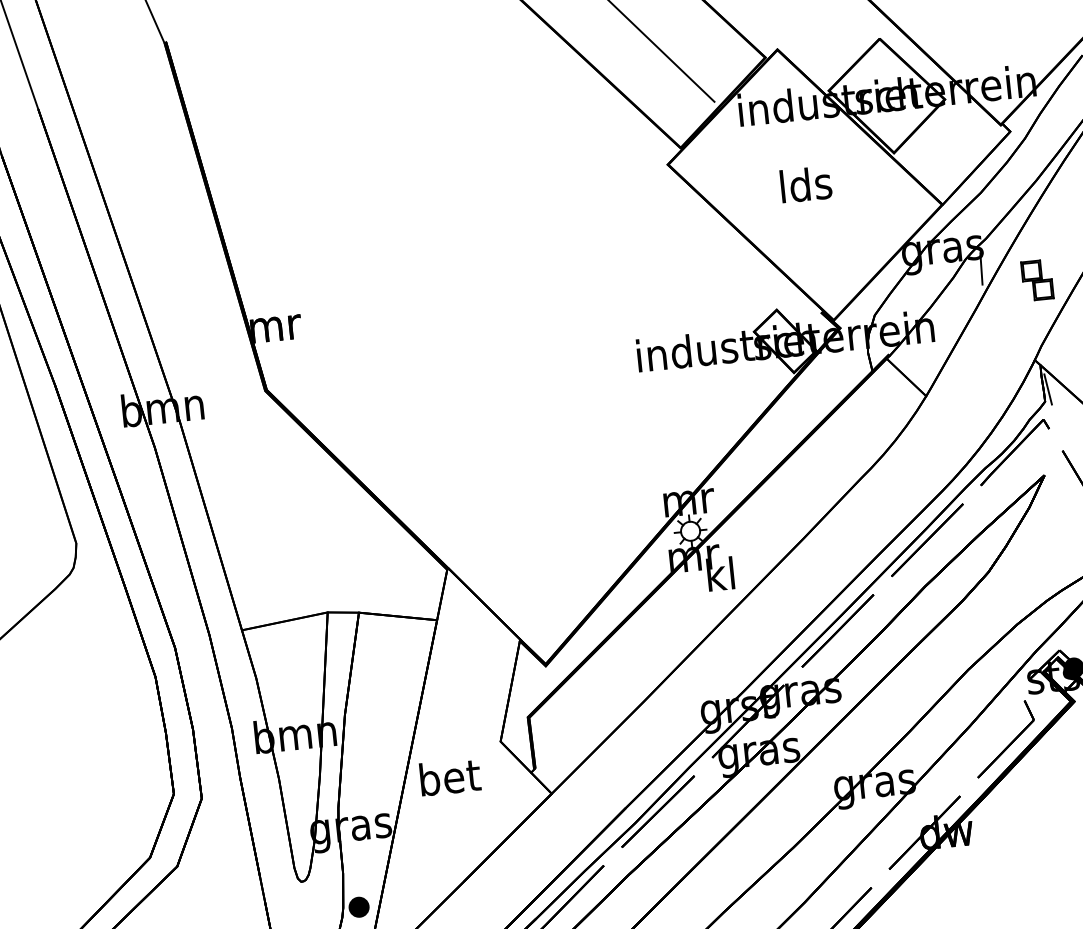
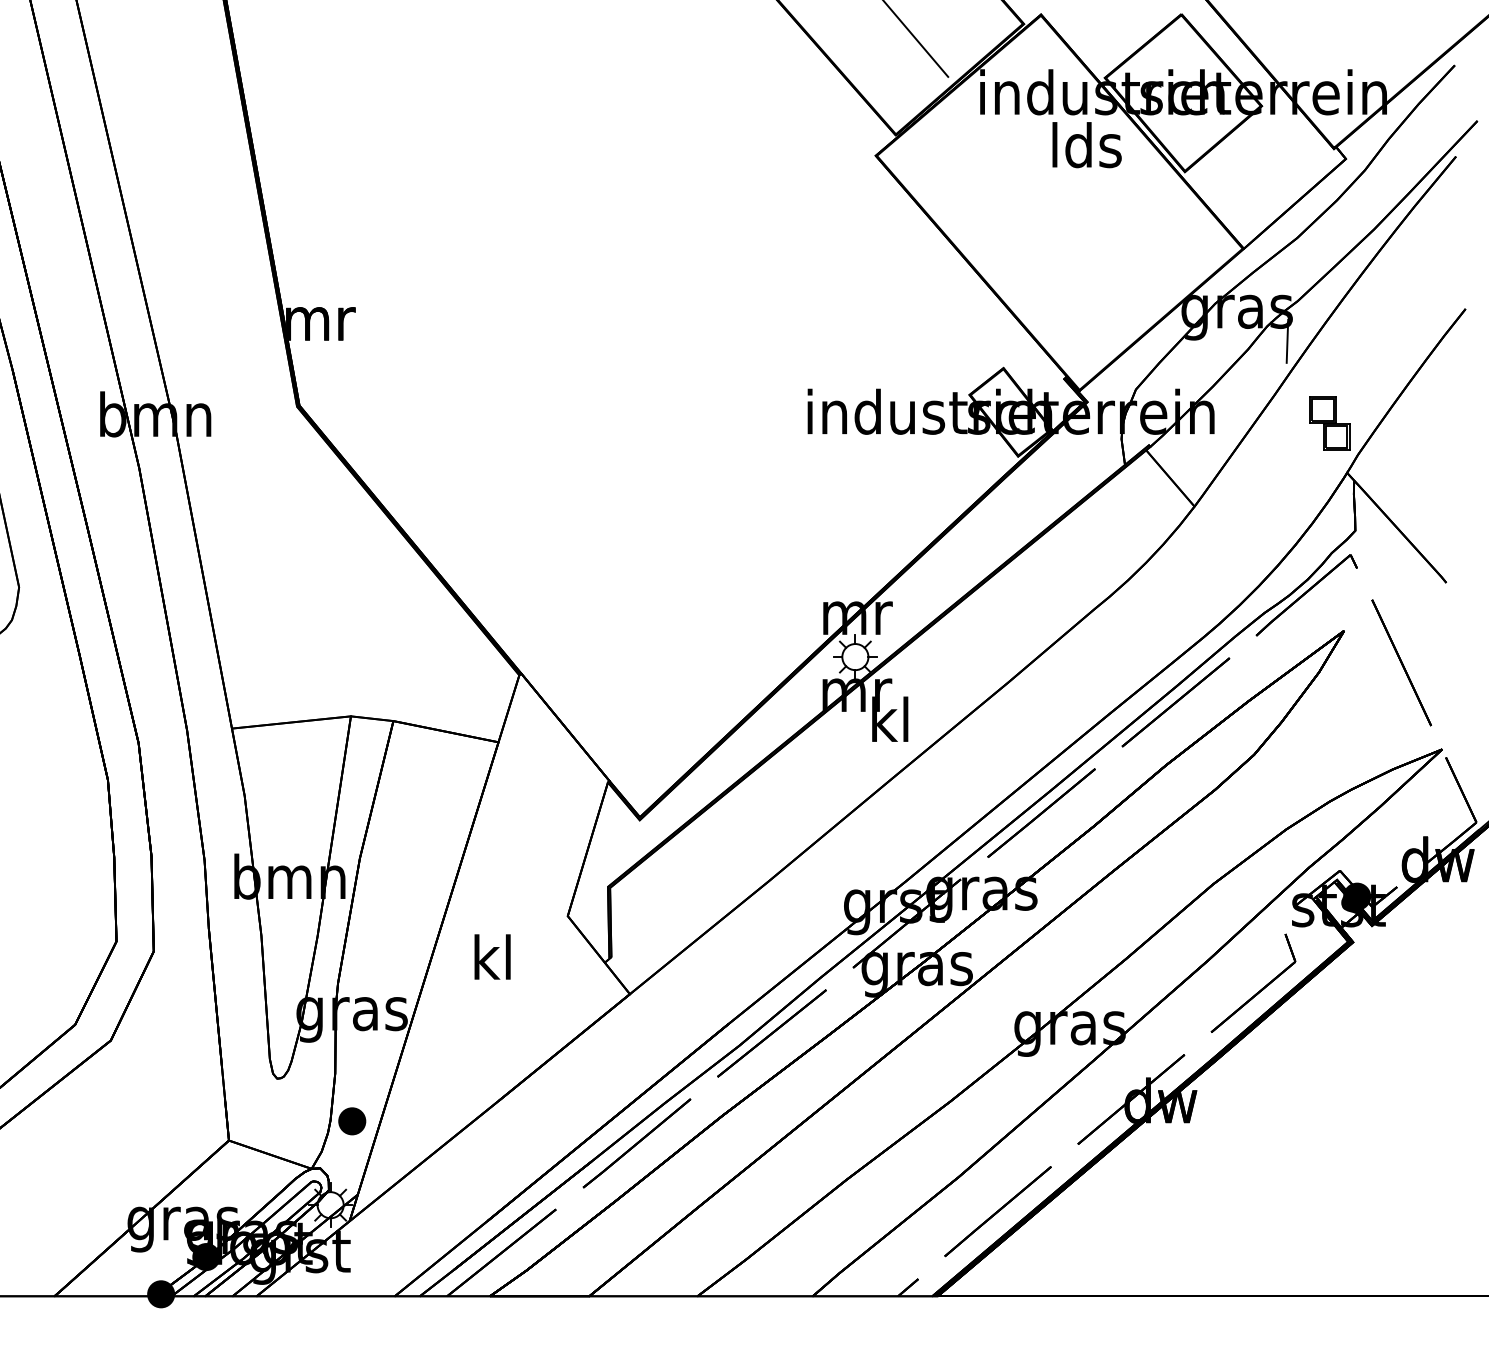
text: (805, 184) -> (1086, 145), moved
part: (1037, 280) -> (1329, 423), moved
line: (1048, 389) -> (1361, 514), removed
text: (450, 777) -> (494, 957), bet -> kl

